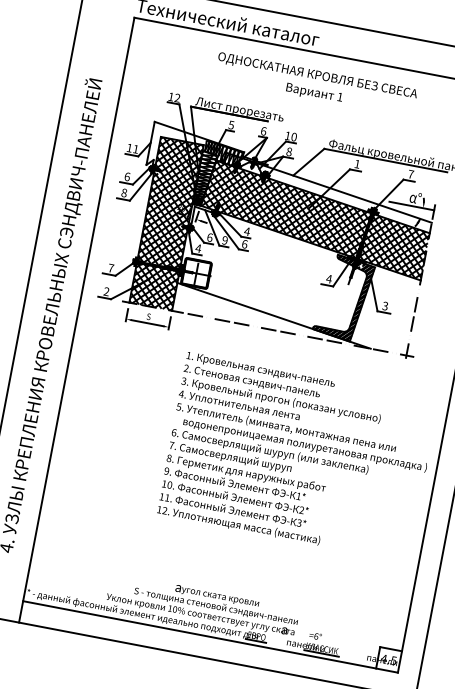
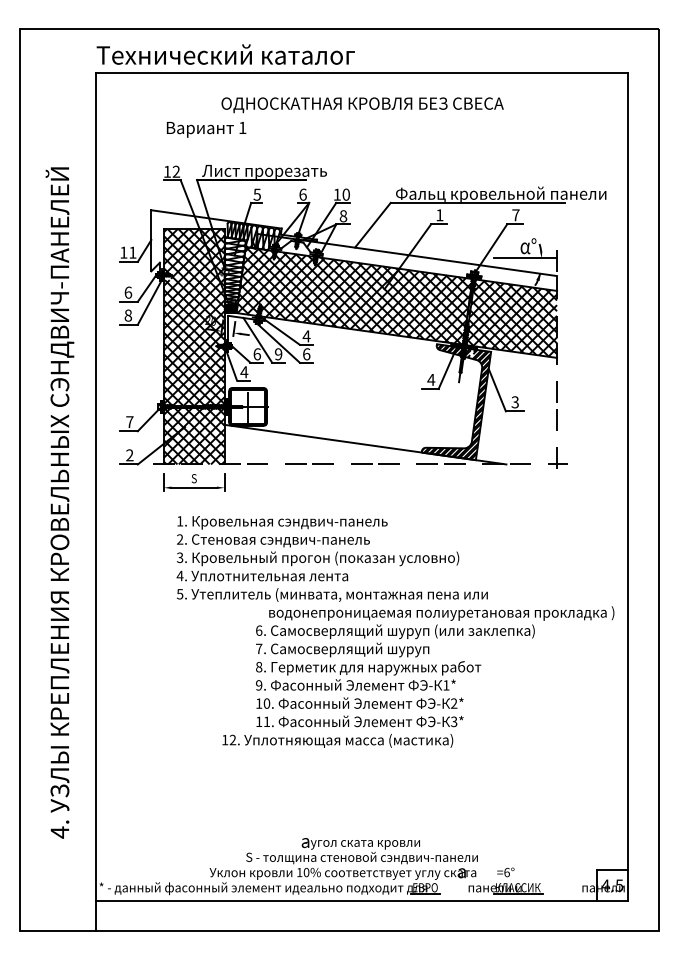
text: (314, 93) -> (206, 129), moved
text: (290, 402) -> (331, 558), moved
text: (238, 525) -> (337, 740), moved

